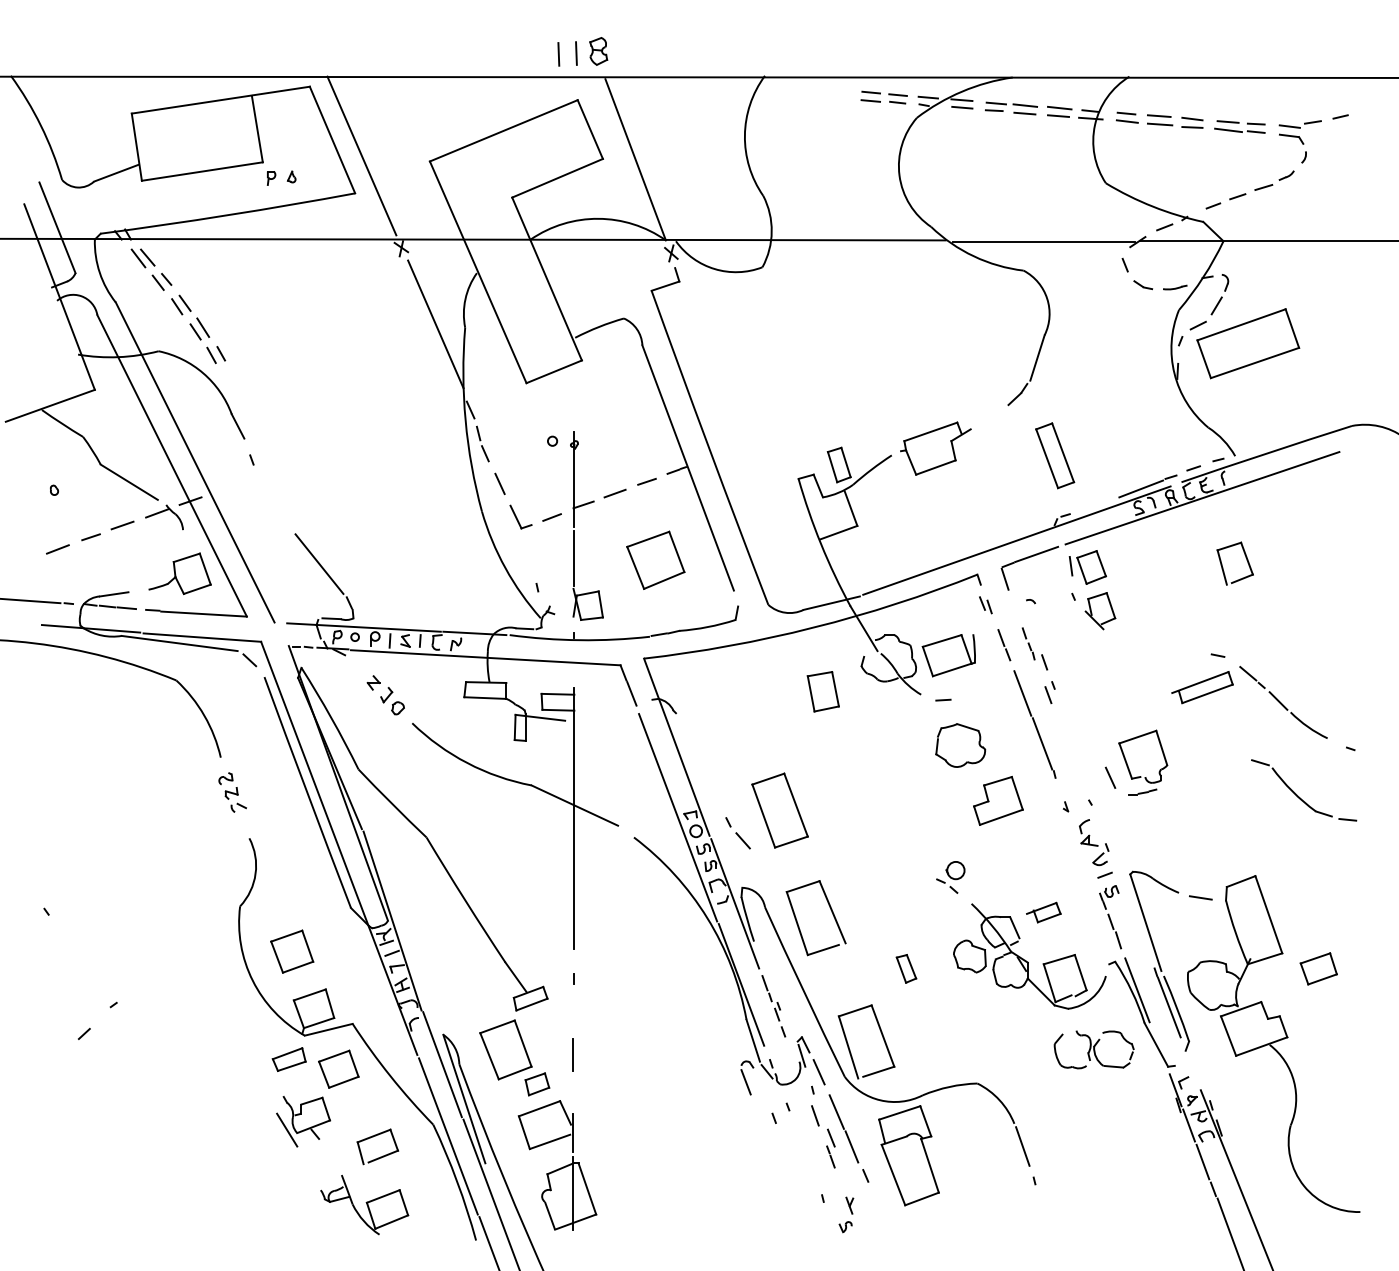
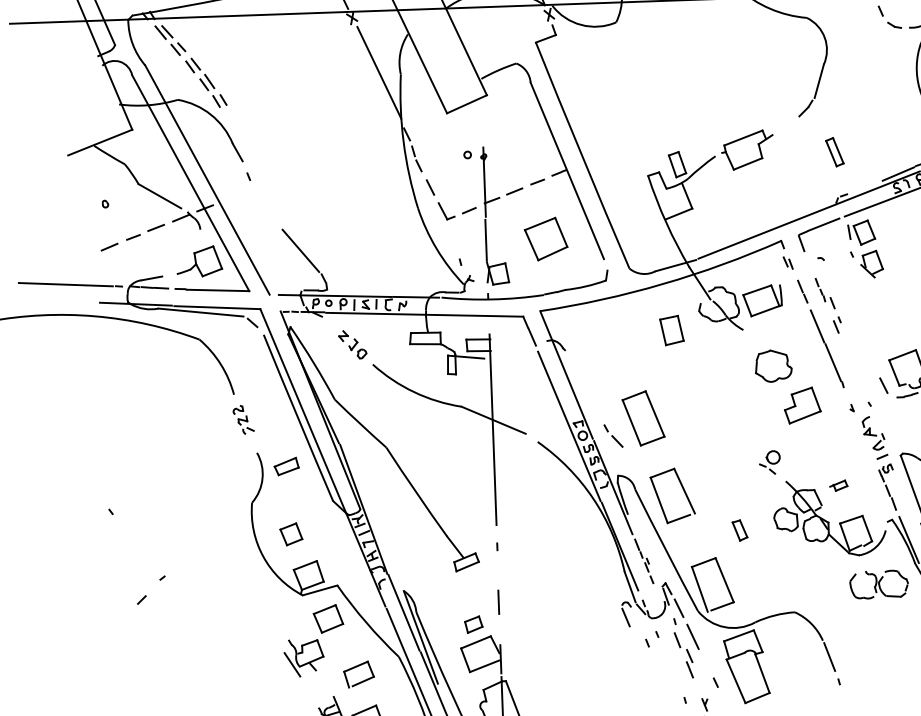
part: (1055, 455) -> (835, 151), size x0.6
line: (943, 699) -> (759, 332), removed
part: (1043, 912) -> (838, 485), size x0.7
part: (292, 951) -> (291, 534), size x0.7
part: (505, 1049) -> (449, 600), removed
part: (288, 1059) -> (286, 466), moved
line: (851, 1146) -> (704, 661), removed

